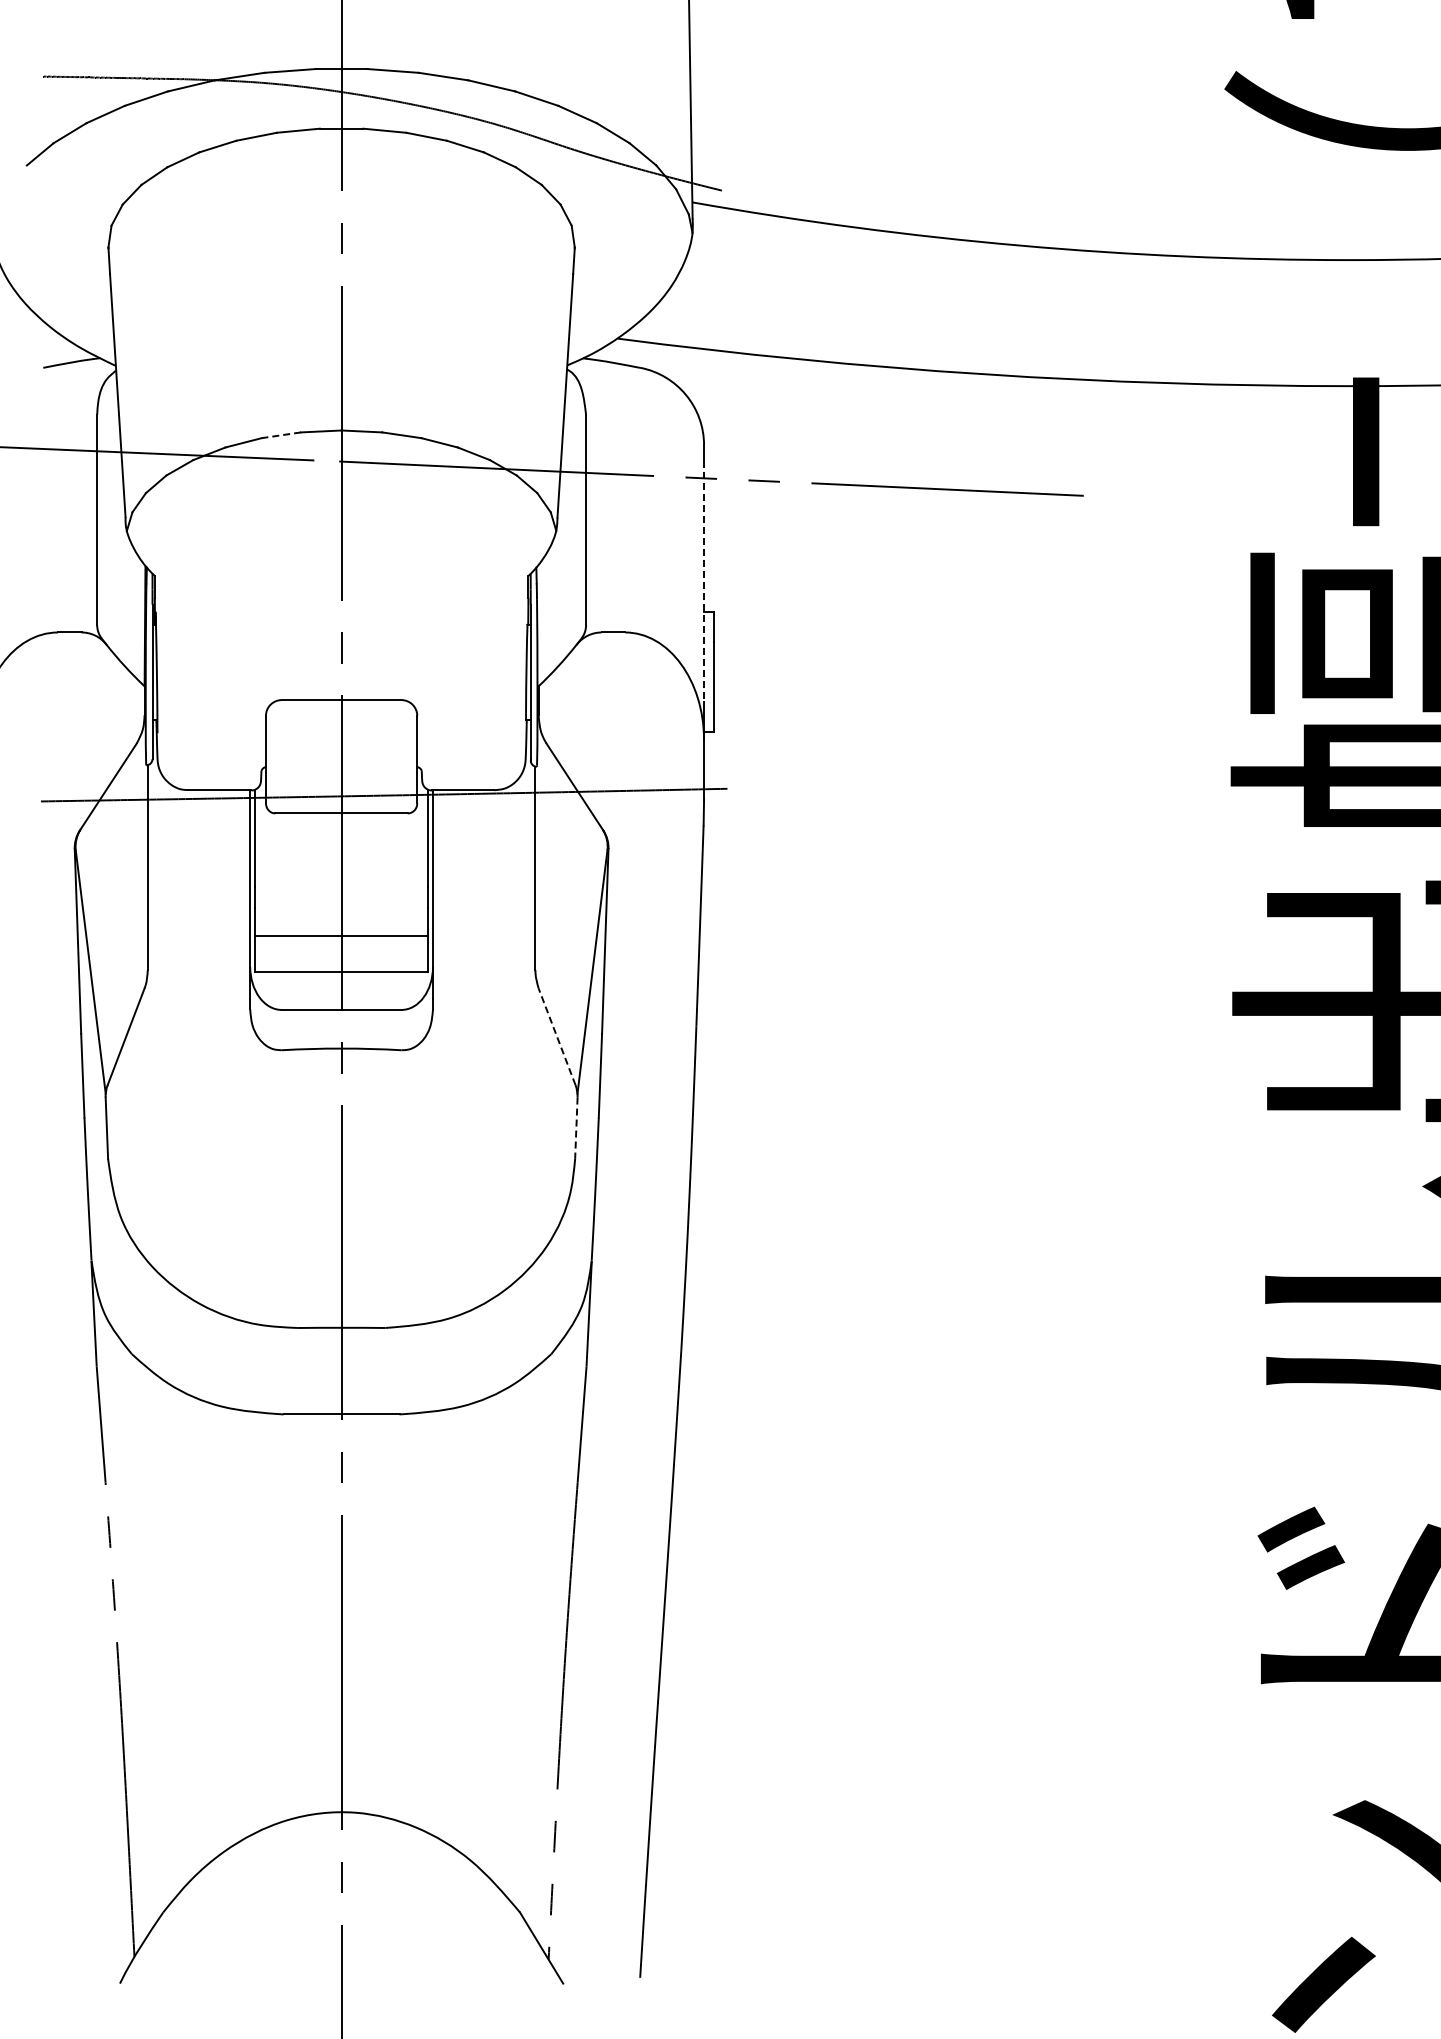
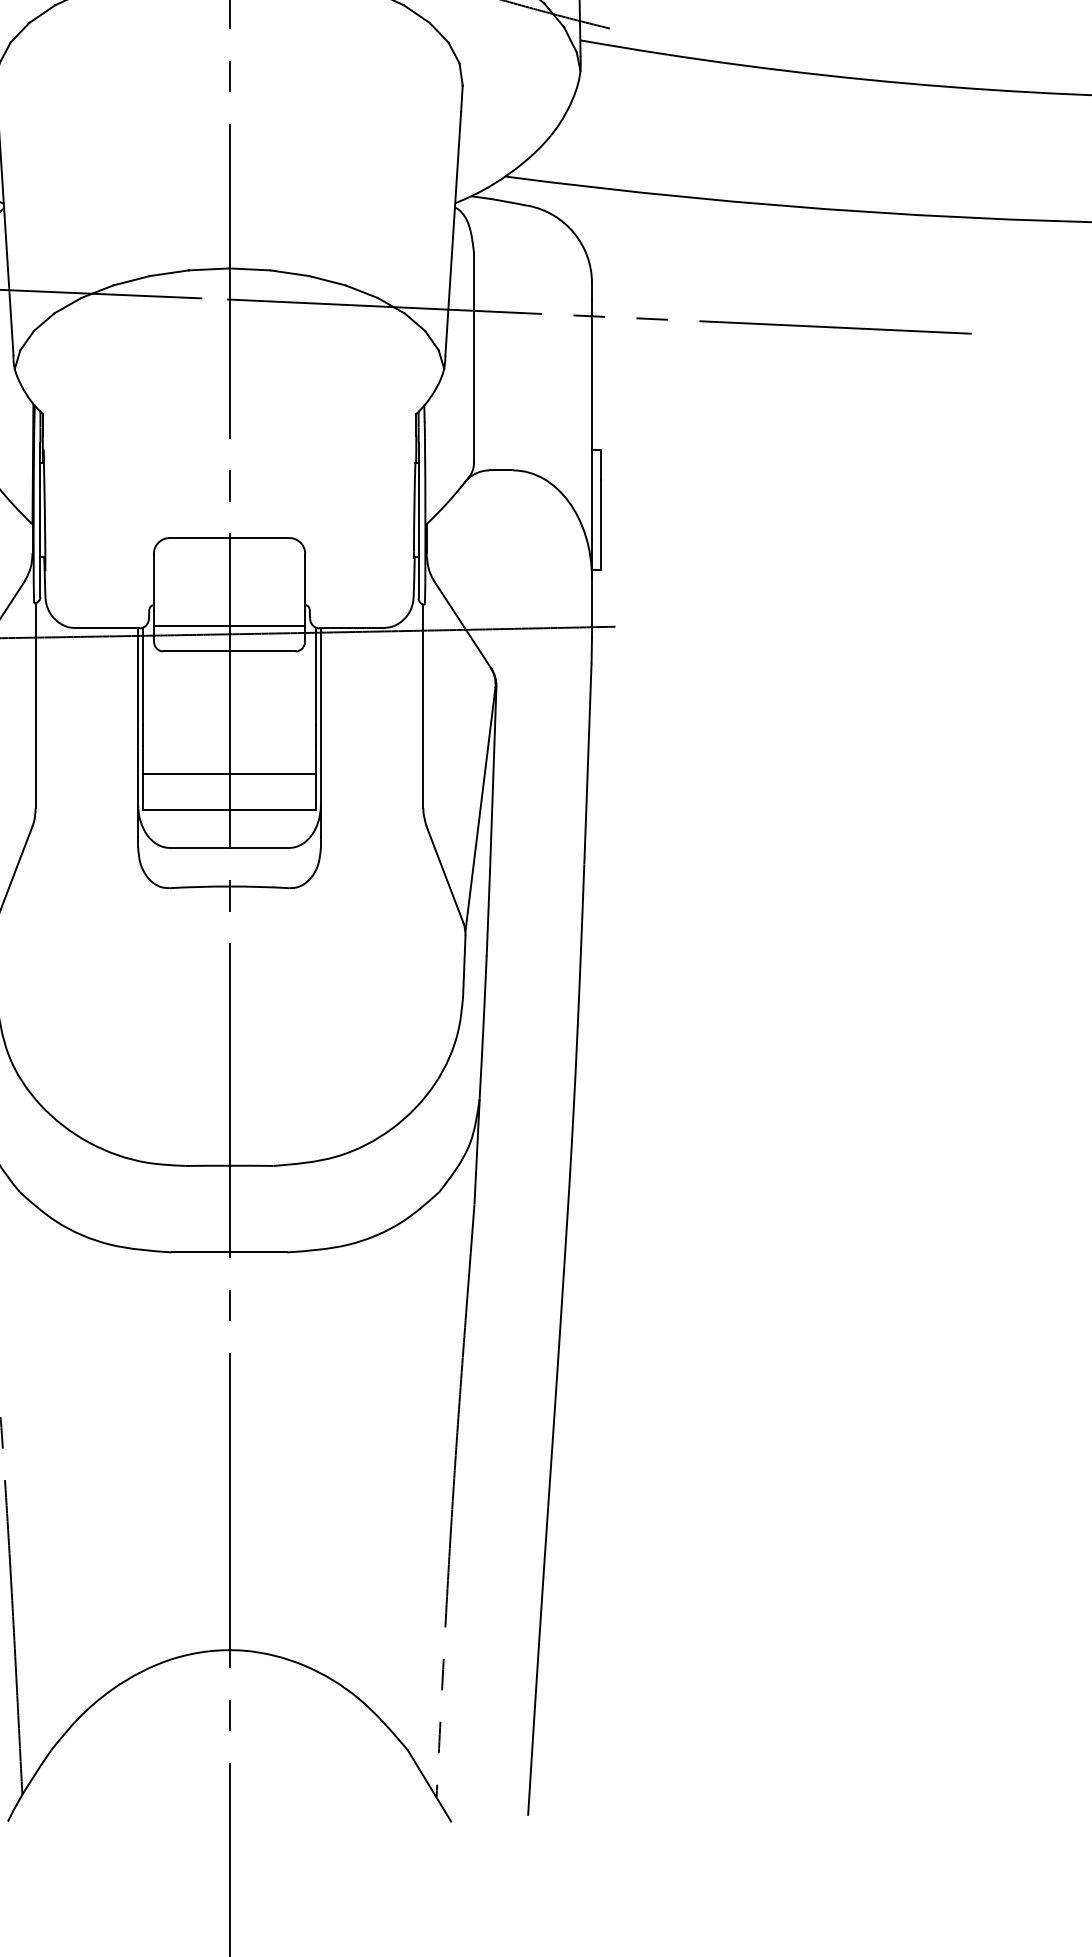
line: (281, 435) -> (169, 273), dashed -> solid
line: (704, 582) -> (592, 420), dashed -> solid
line: (341, 788) -> (229, 626), added
line: (557, 1036) -> (445, 874), dashed -> solid
line: (576, 1128) -> (464, 966), dashed -> solid

